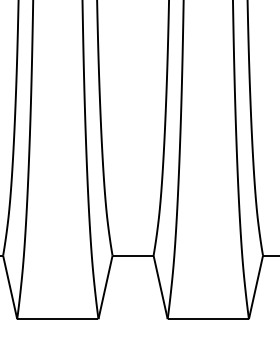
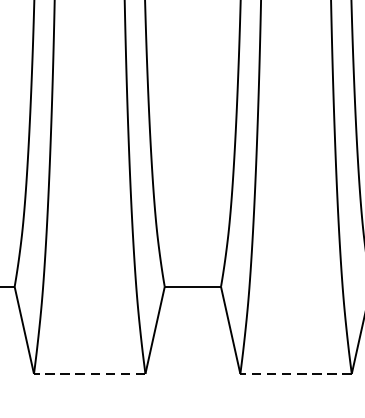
line: (57, 319) -> (89, 374), solid -> dashed
line: (208, 319) -> (296, 374), solid -> dashed

